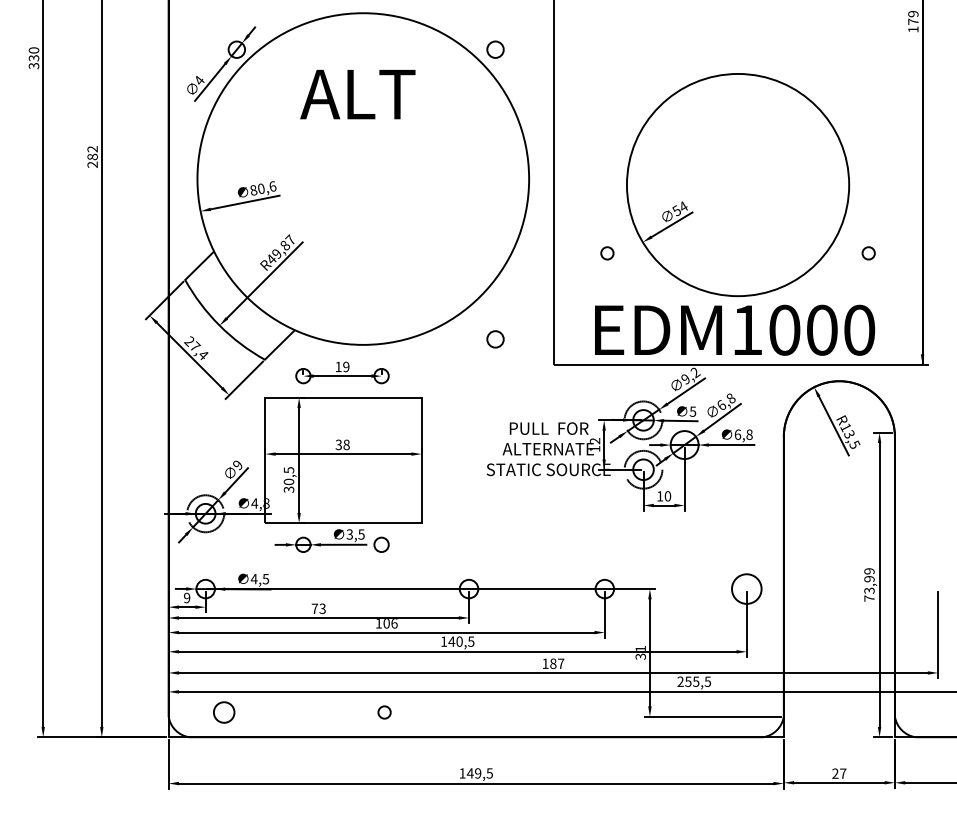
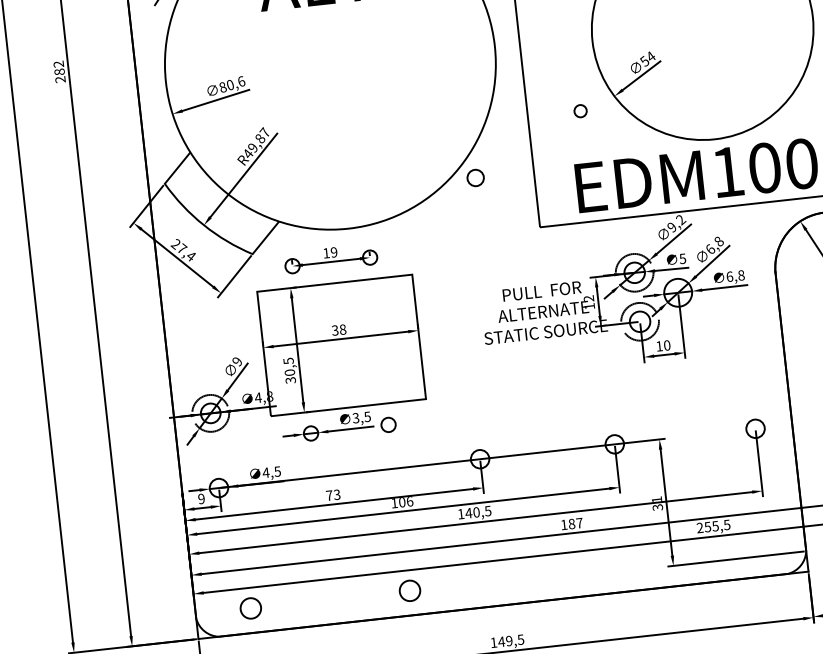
circle: (495, 339) -> (475, 178), moved
circle: (746, 588) -> (755, 428), size x0.62
circle: (384, 712) -> (409, 590), size x1.67

